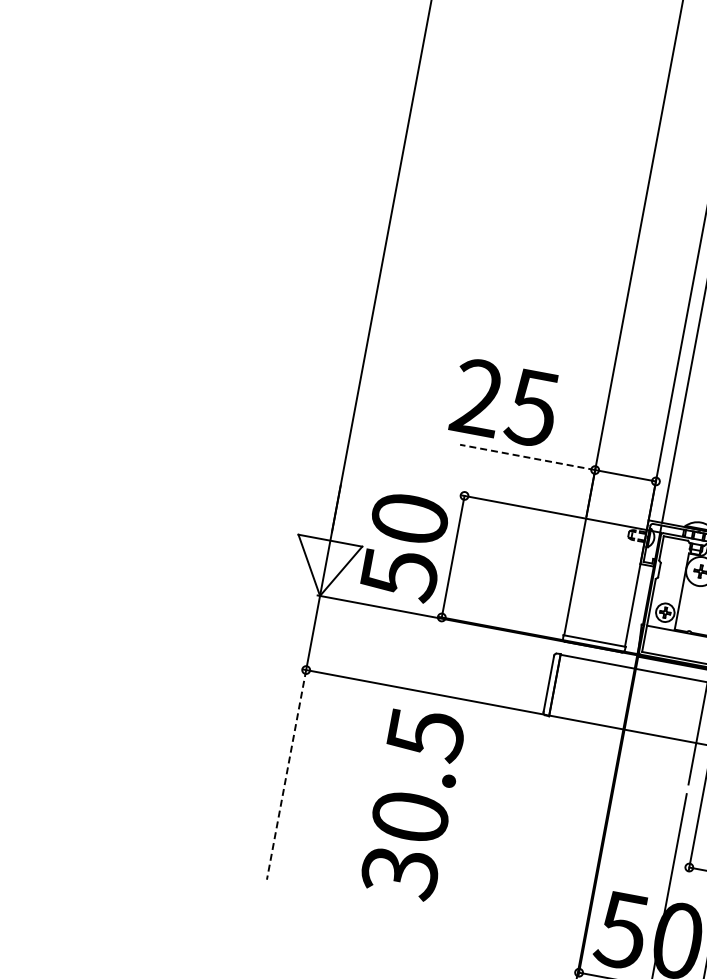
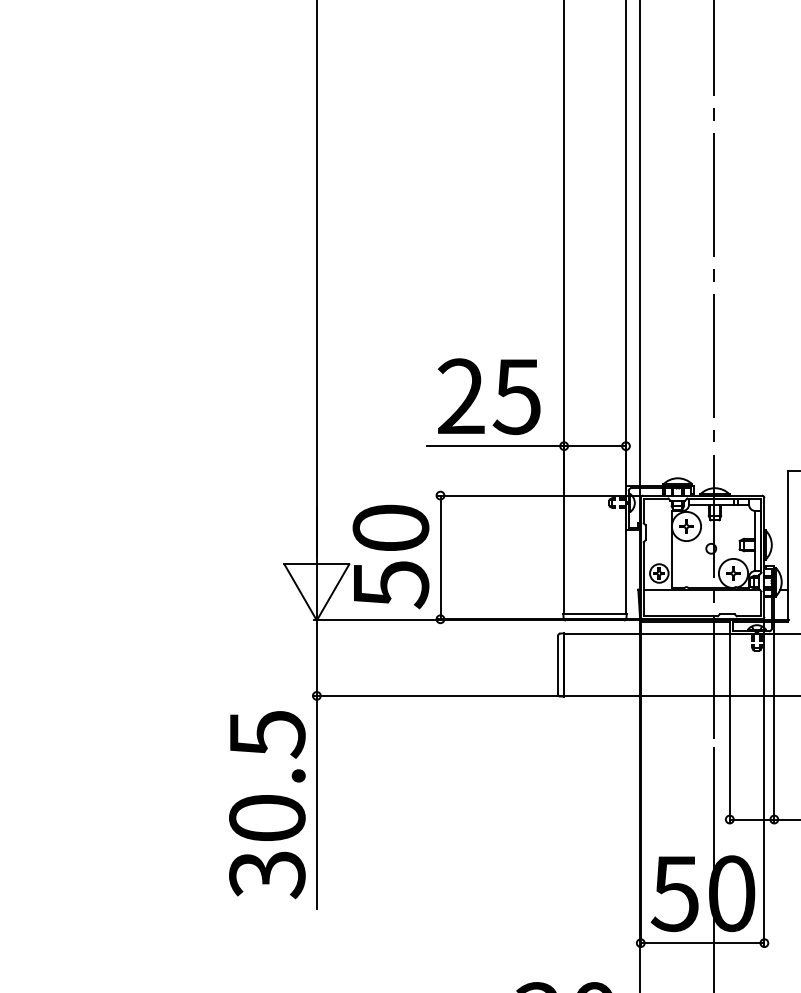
text: (505, 402) -> (489, 396), moved
line: (527, 457) -> (495, 446), dashed -> solid
line: (286, 774) -> (316, 802), dashed -> solid
text: (412, 804) -> (267, 805), moved

